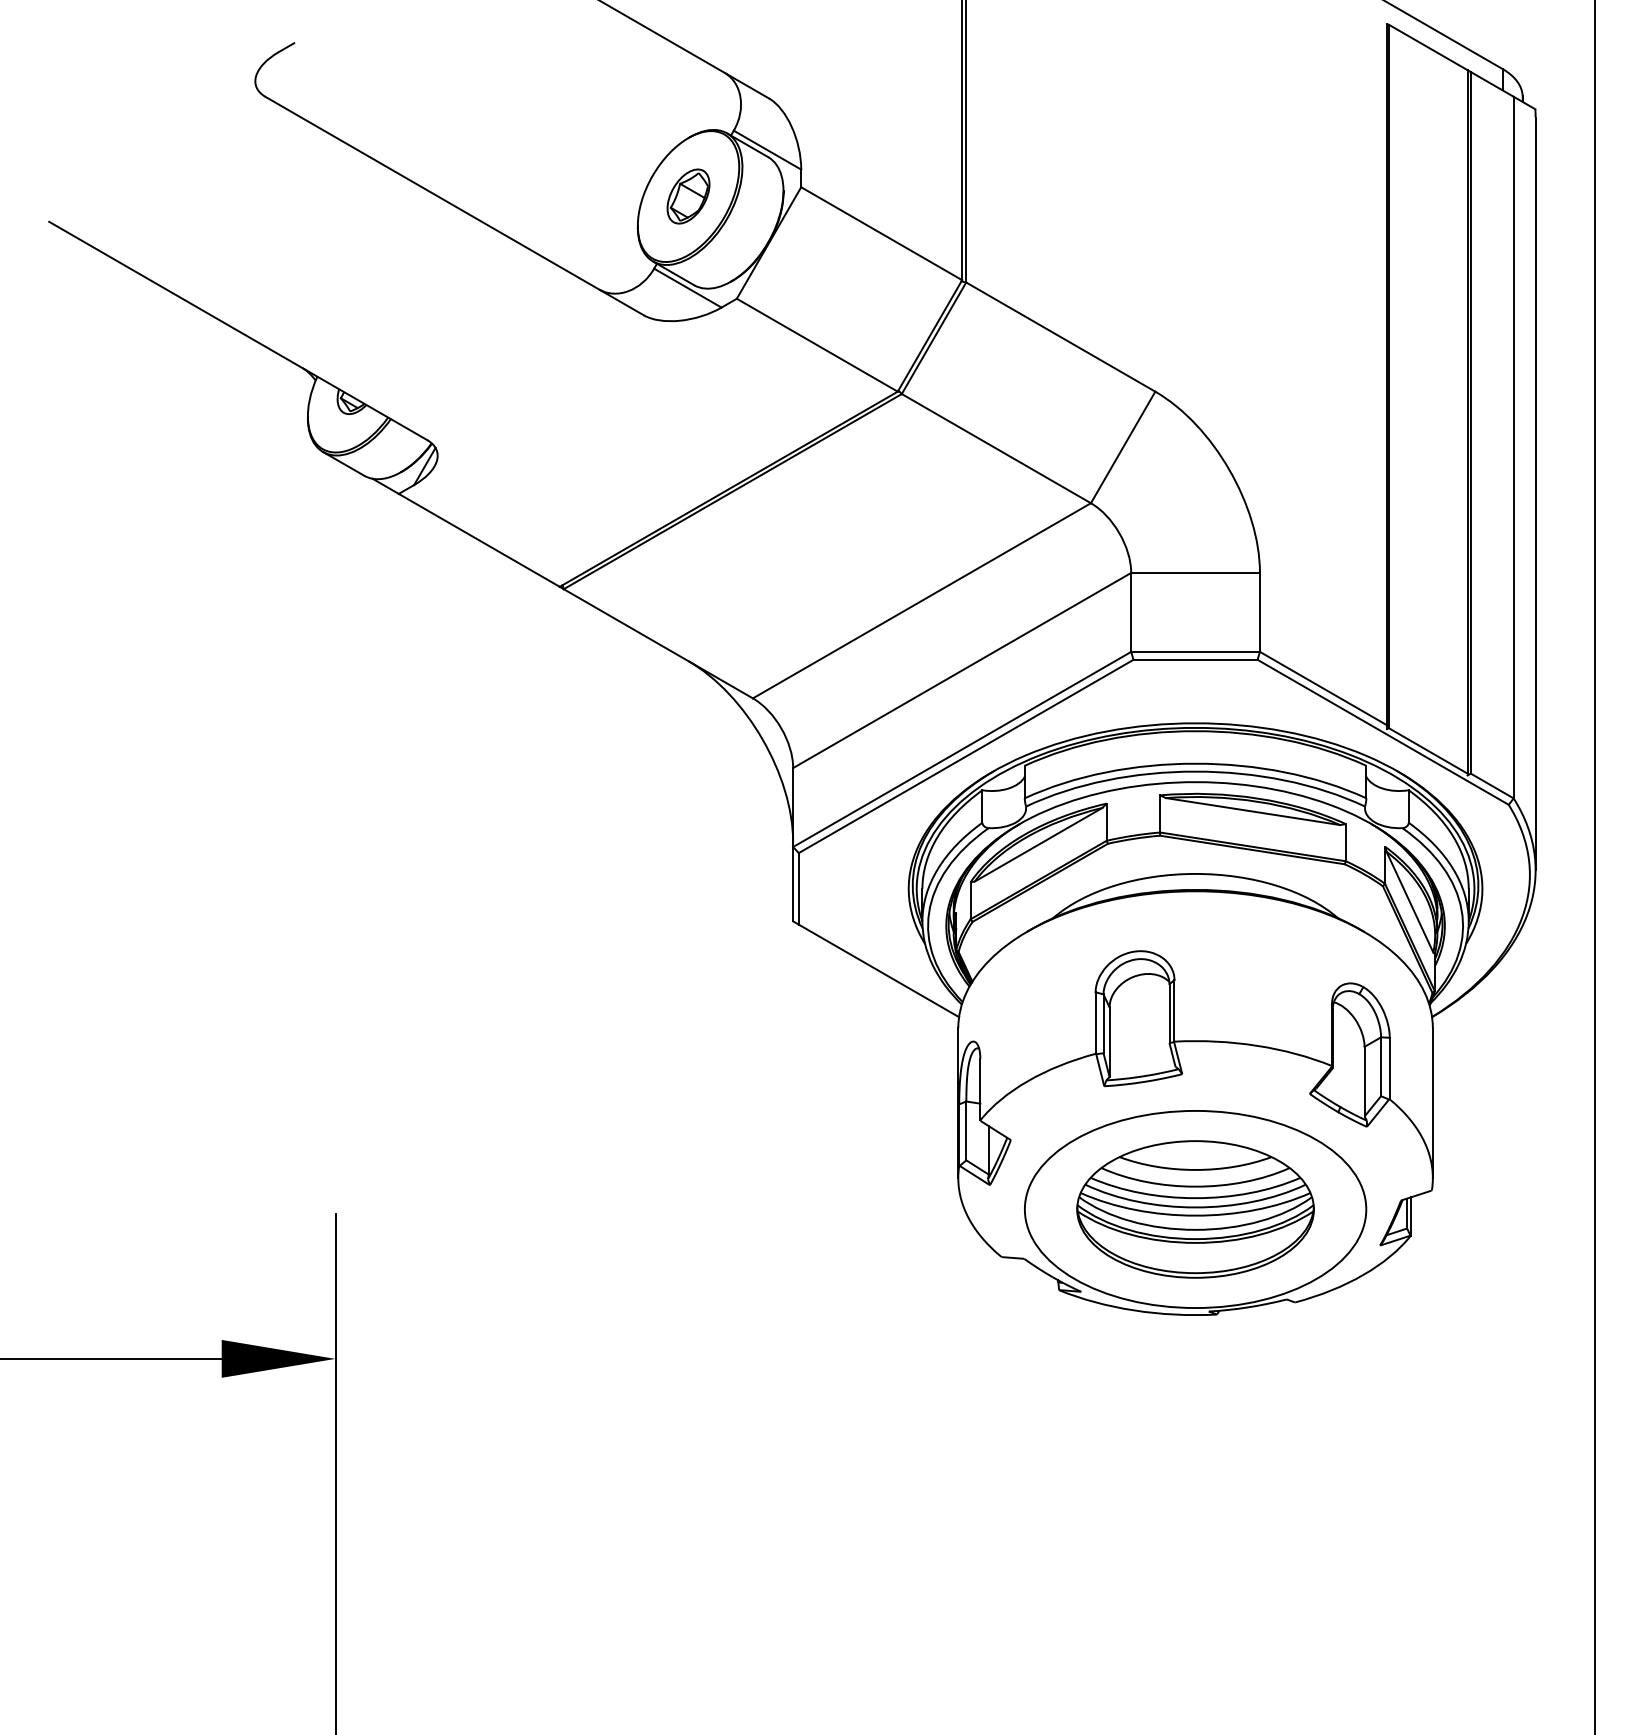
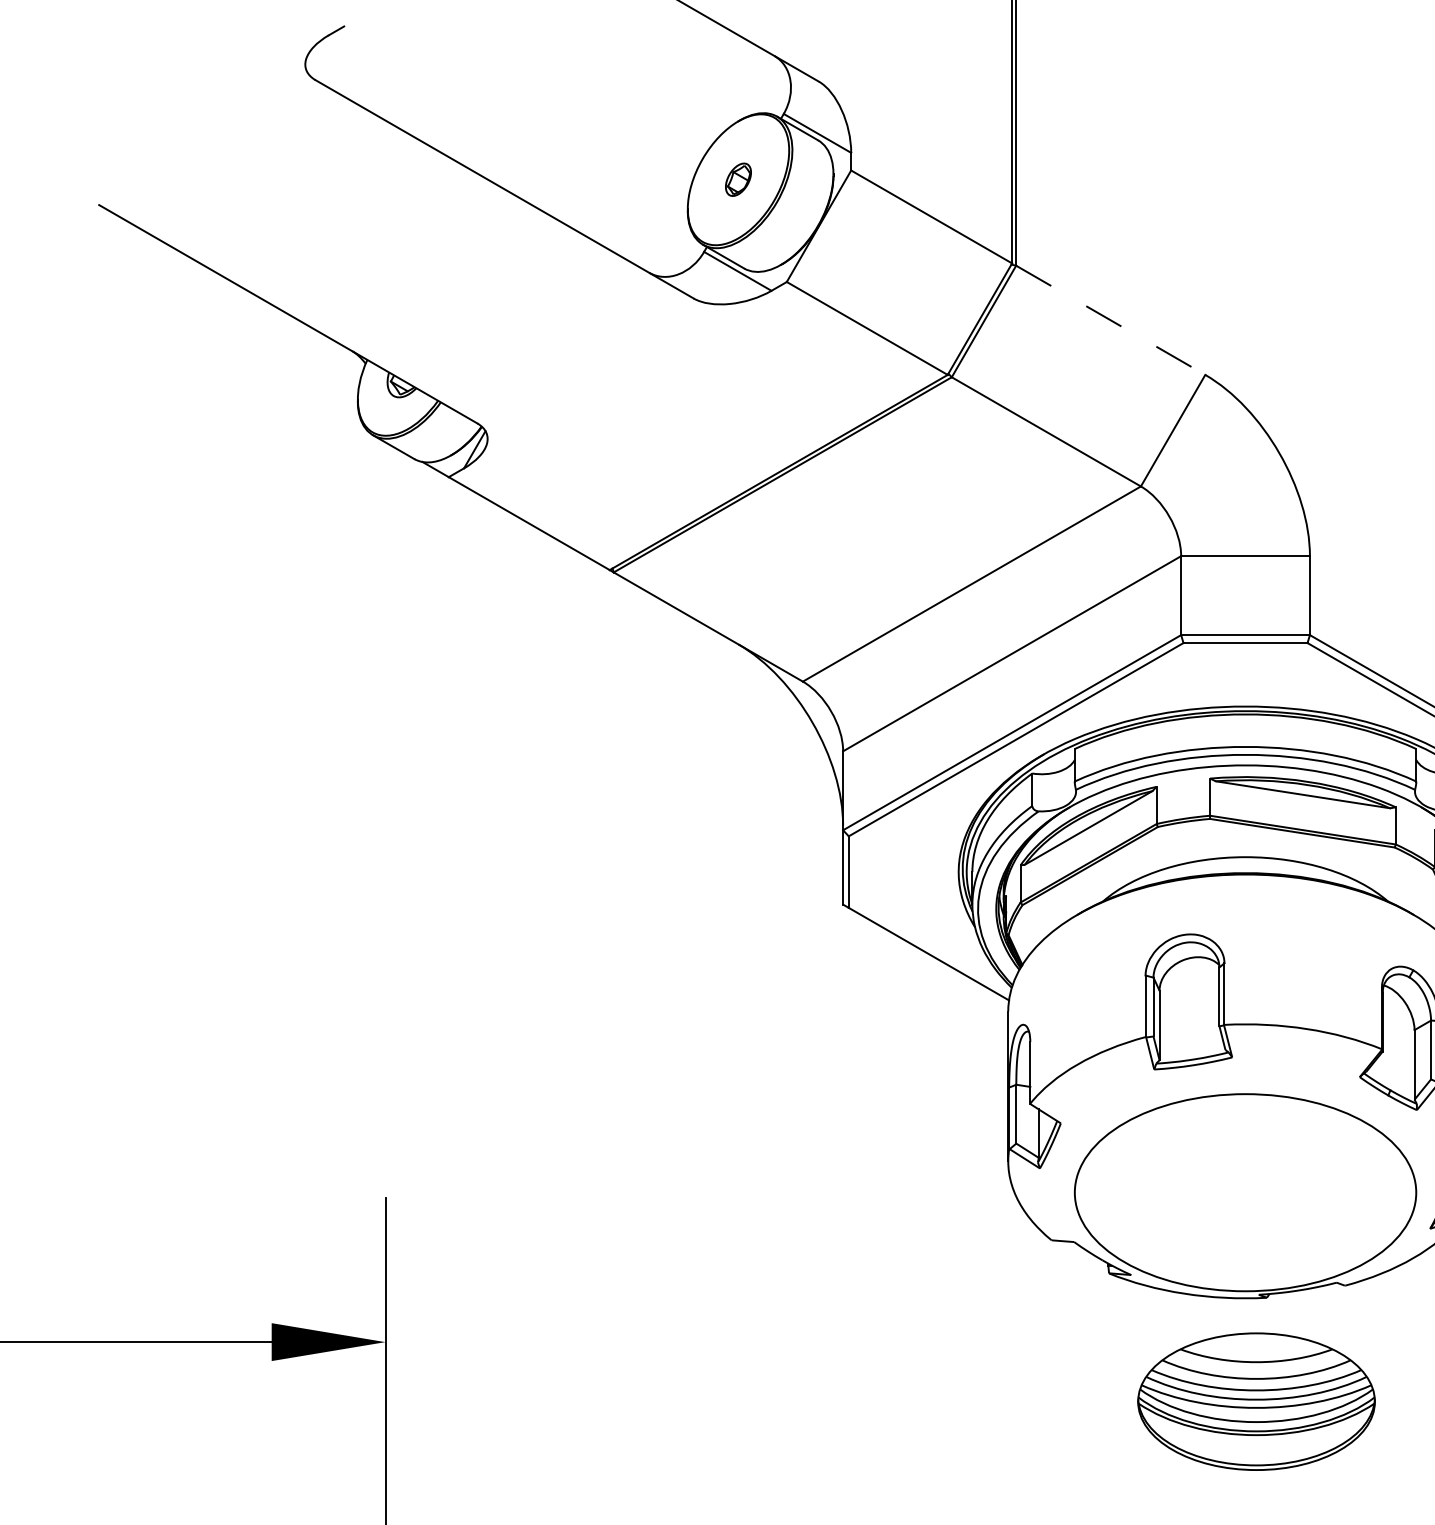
part: (688, 196) -> (738, 179), size x0.6
line: (1061, 337) -> (1111, 320), solid -> dashed
part: (1195, 1209) -> (1256, 1401), moved

